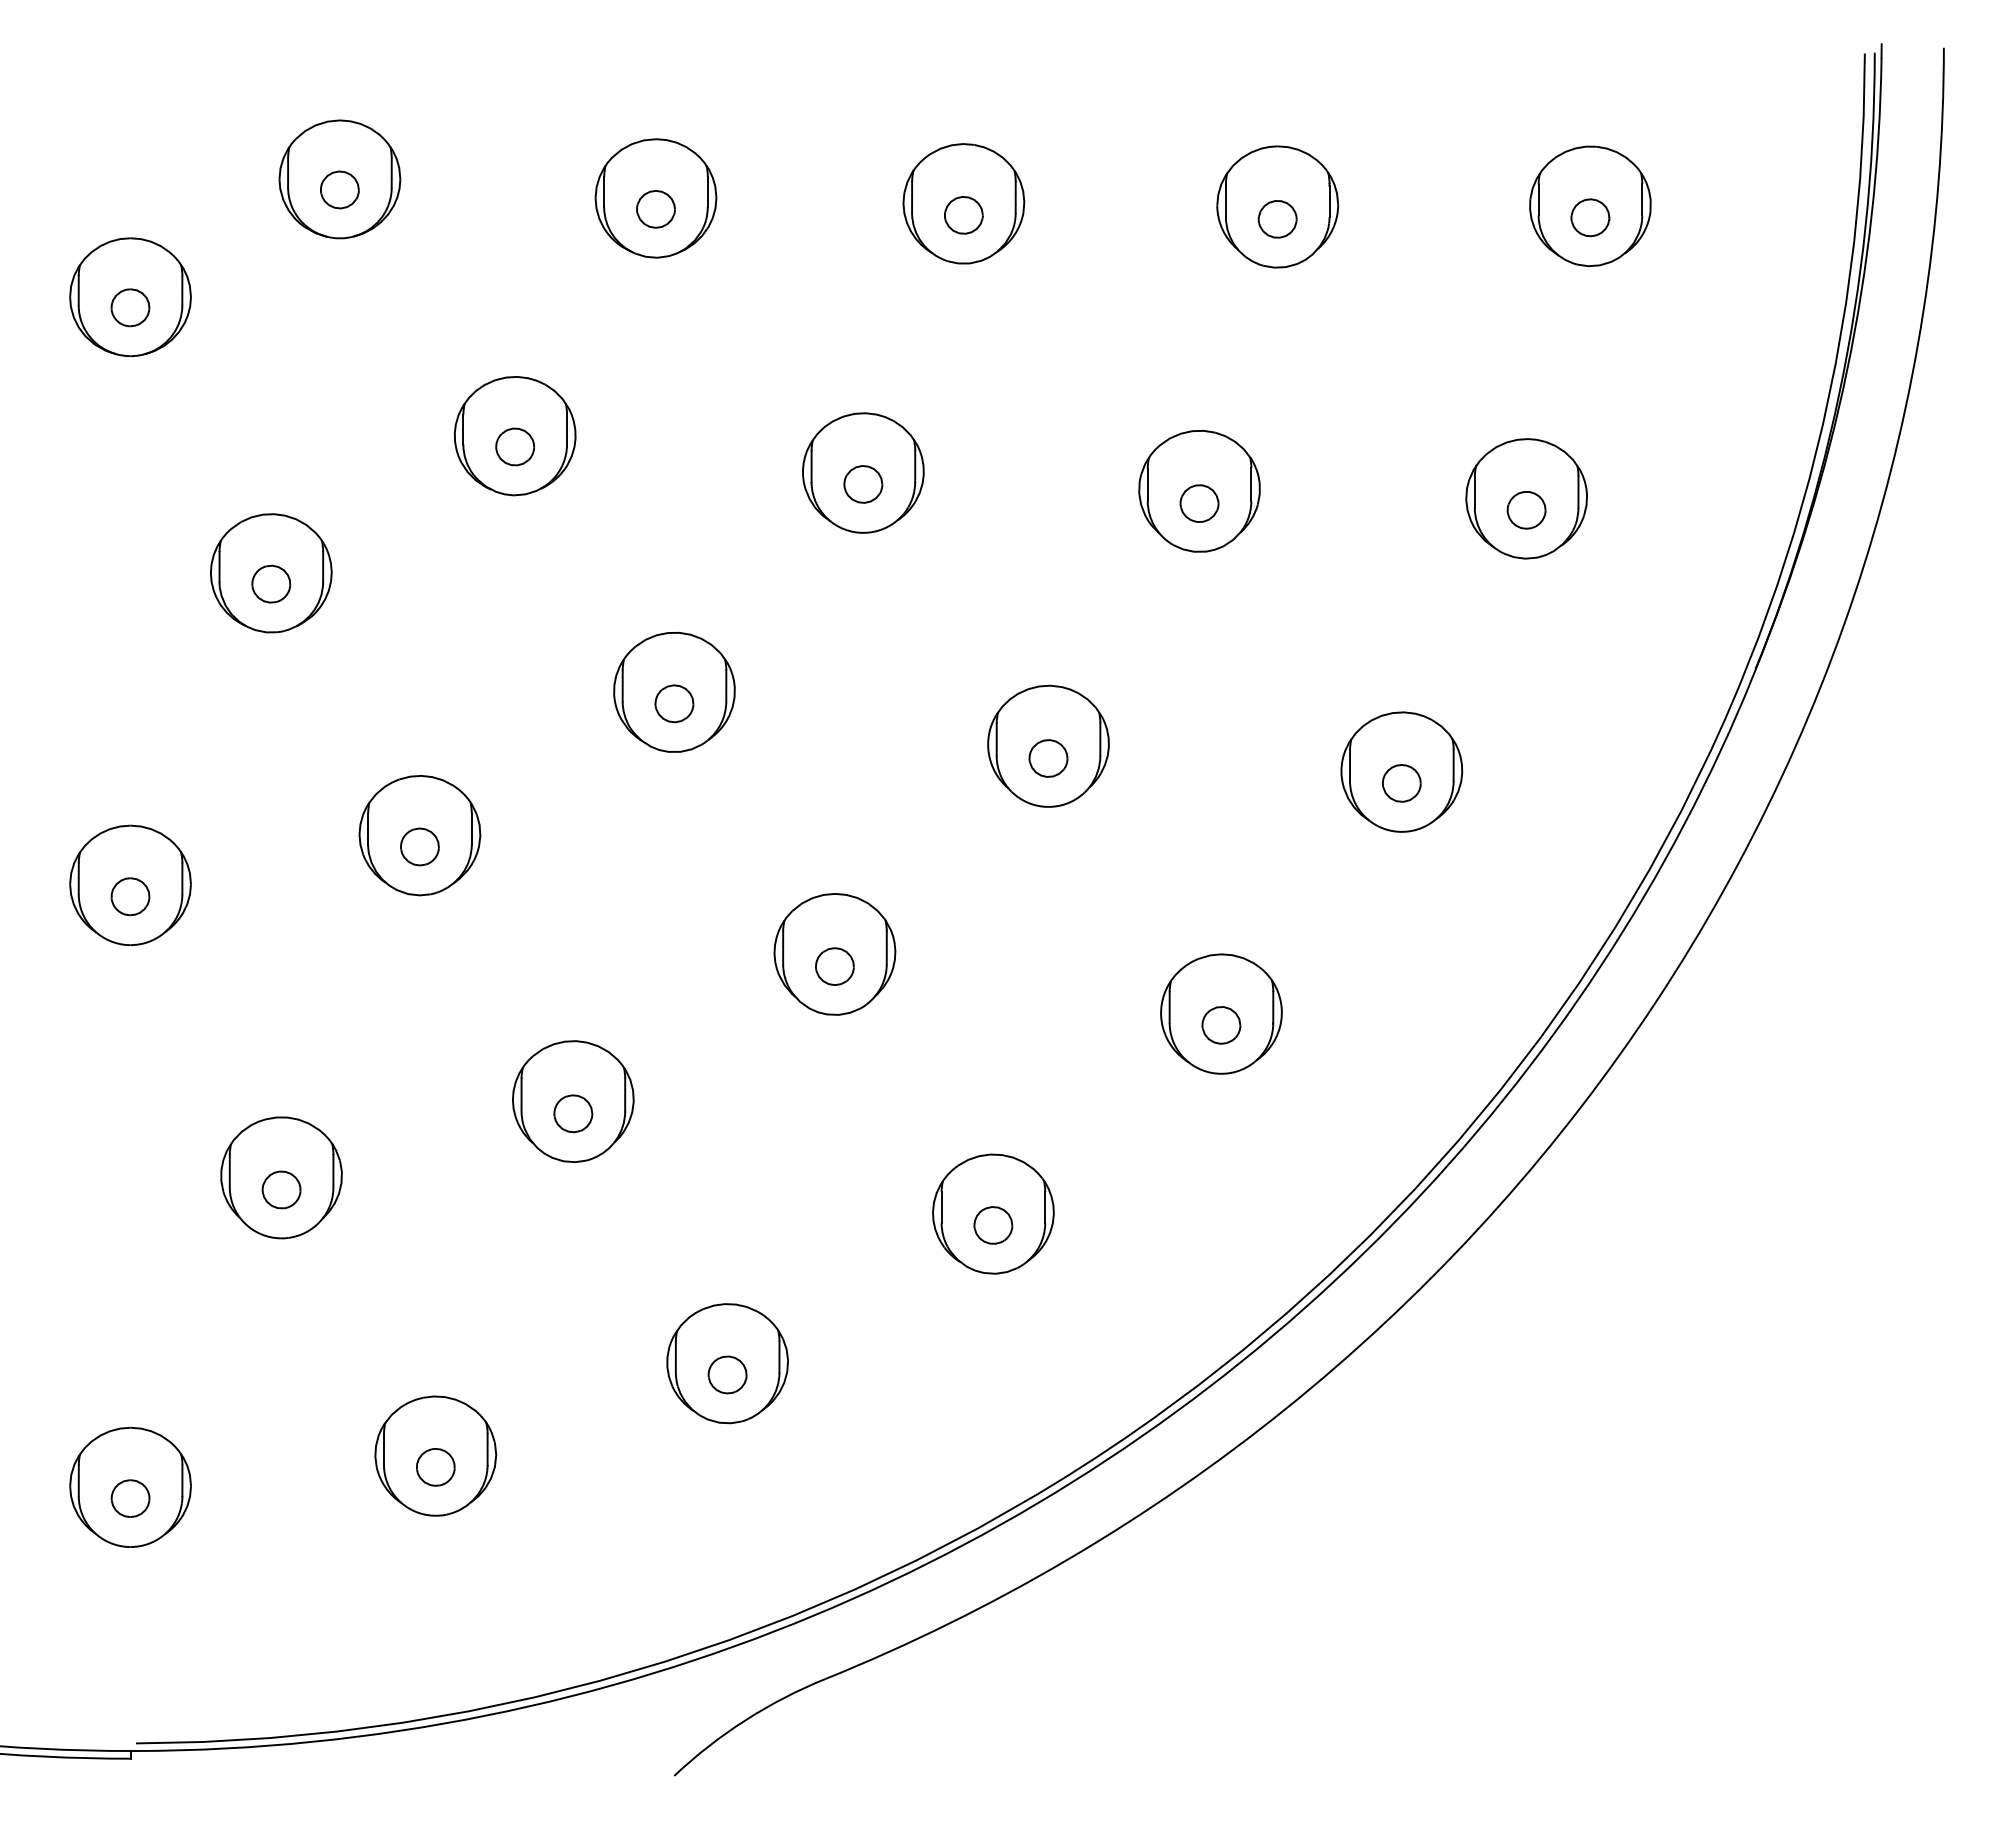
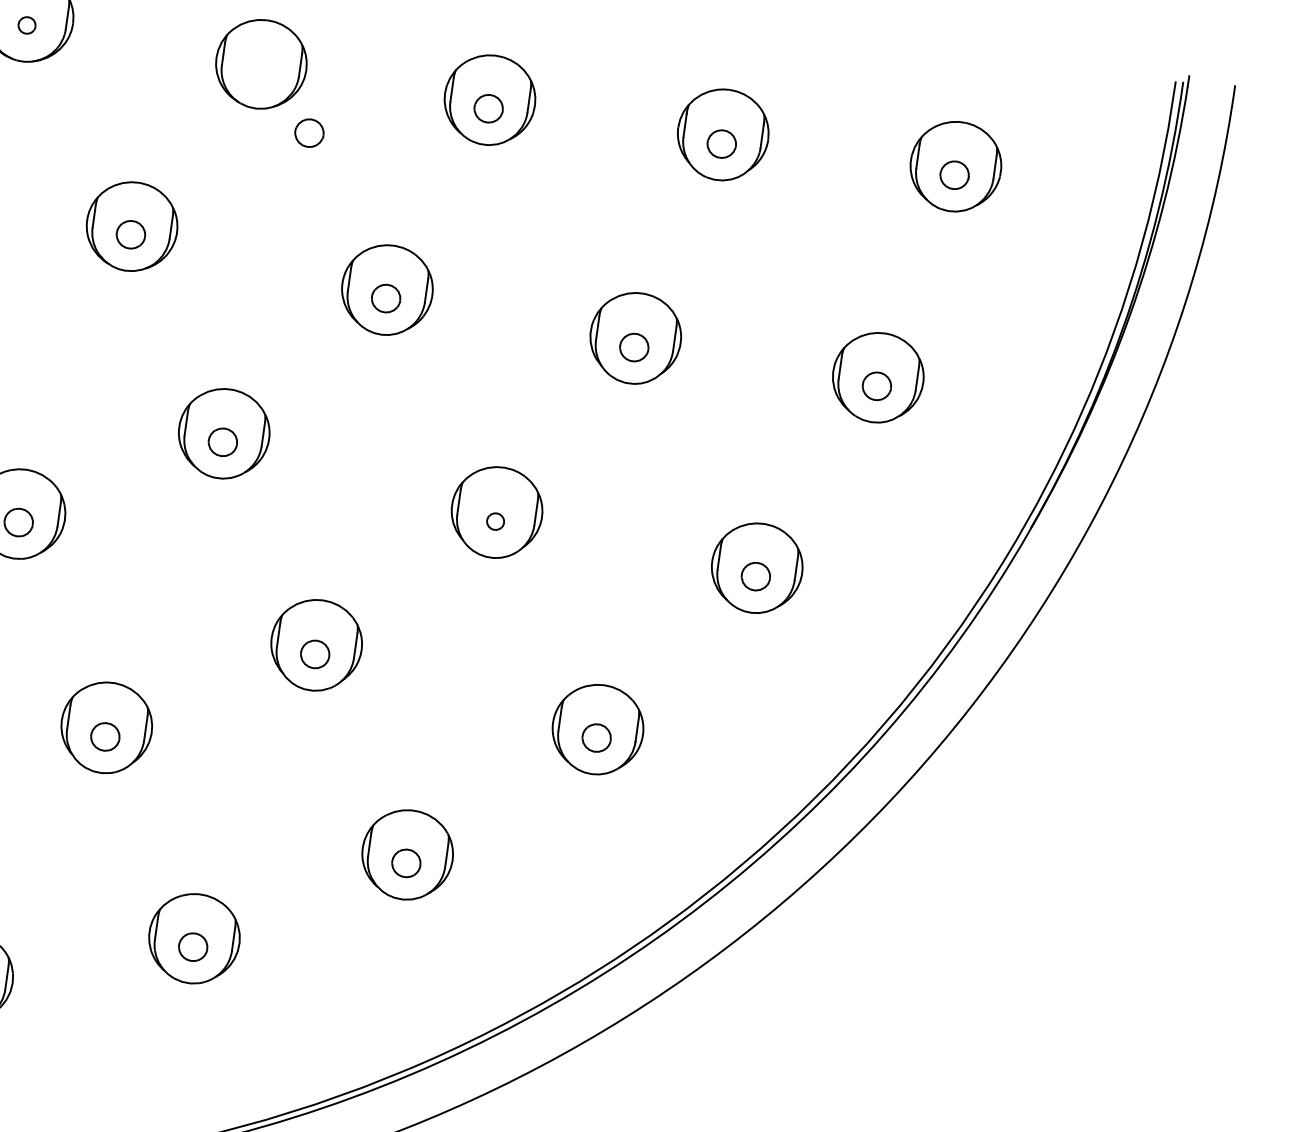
part: (339, 189) -> (26, 25), size x0.6
part: (655, 209) -> (309, 133), moved
part: (1048, 758) -> (495, 521), size x0.6

